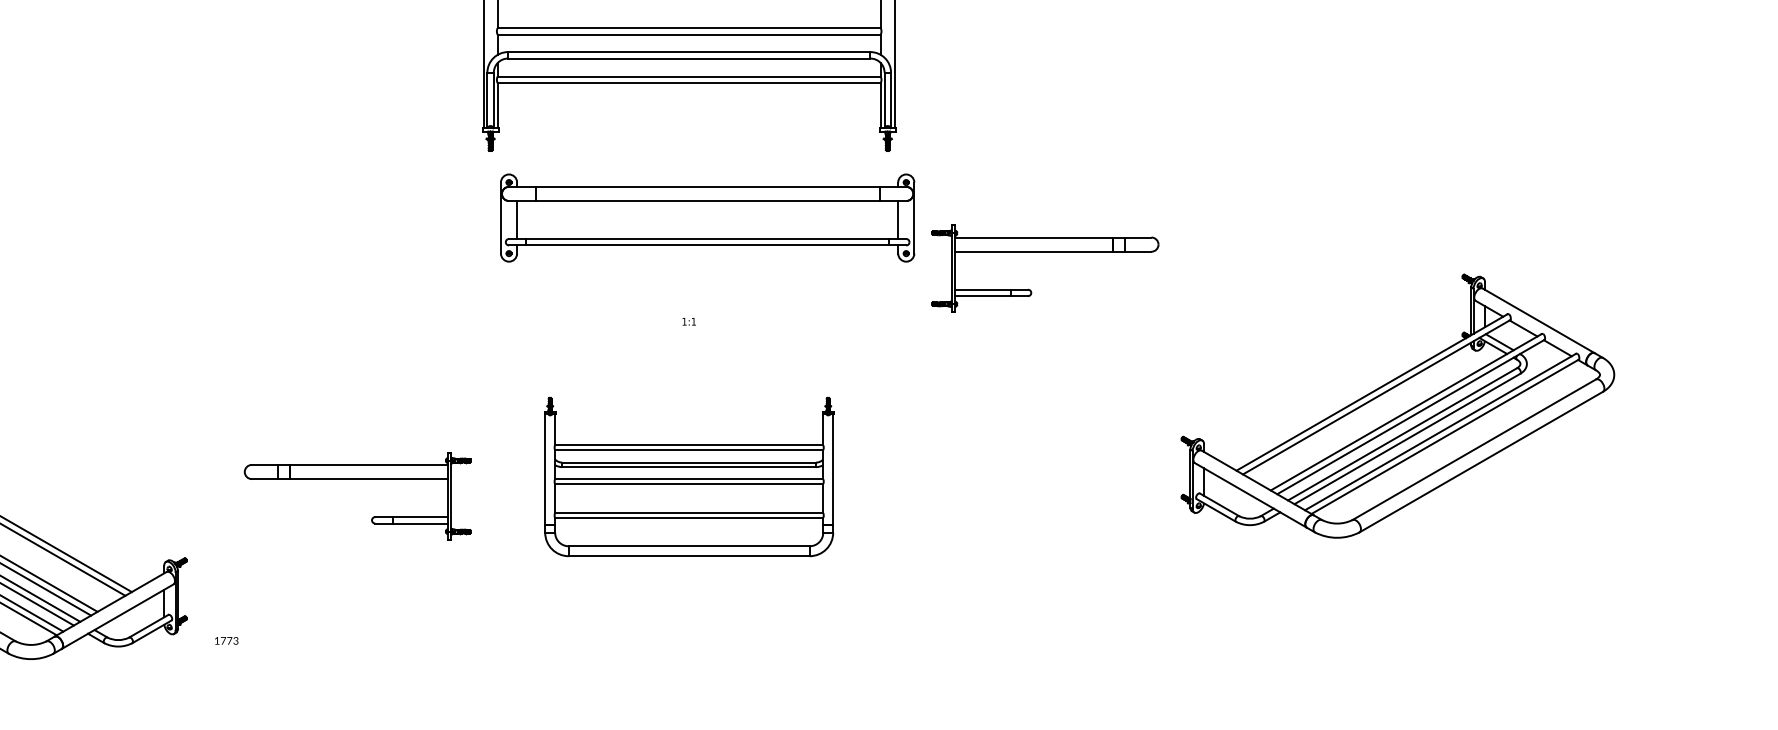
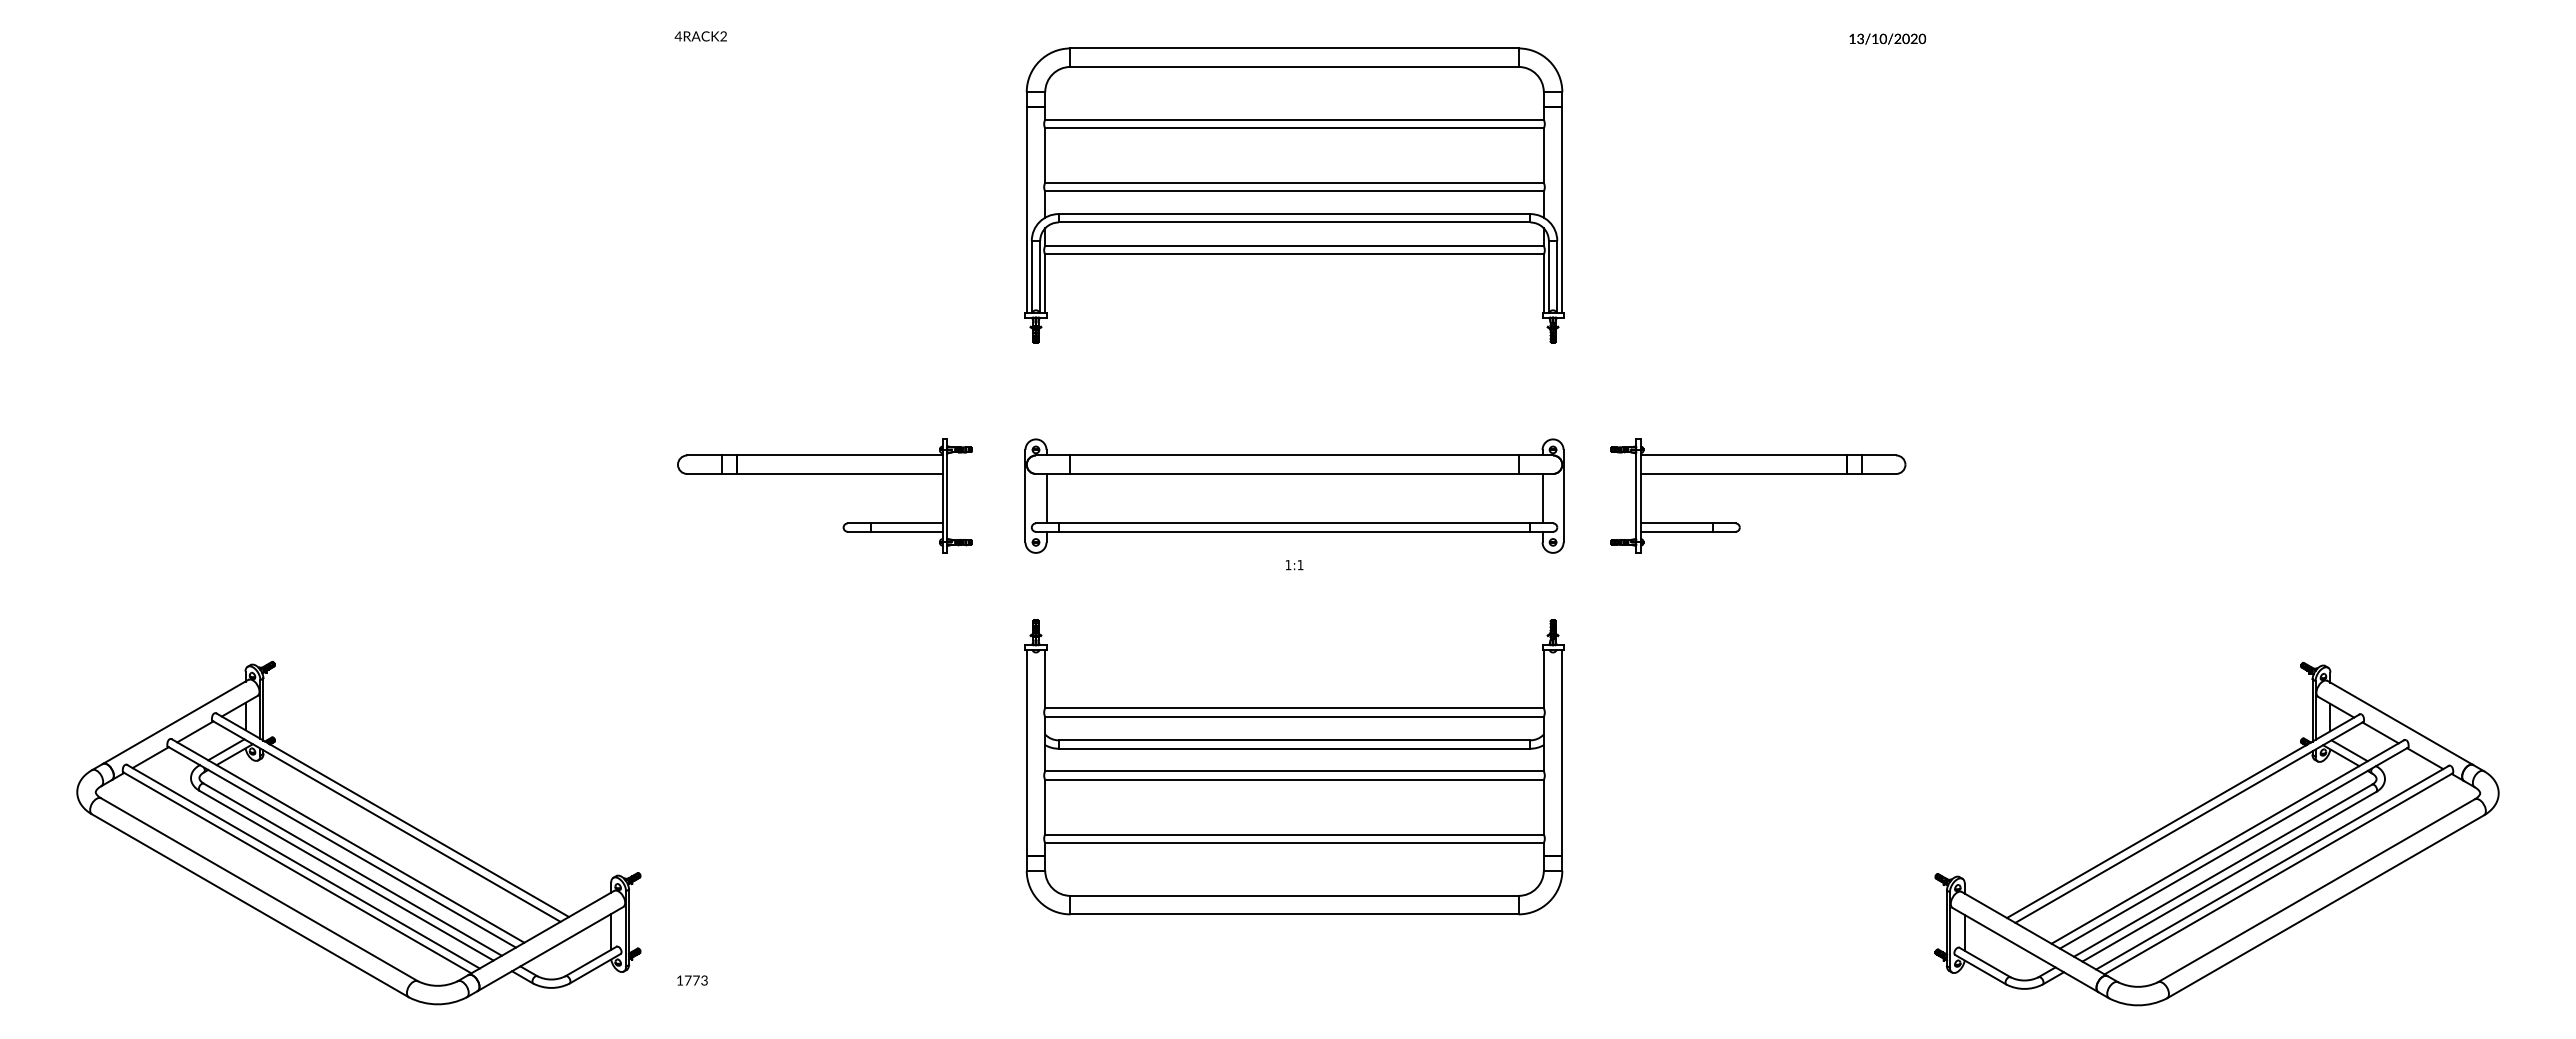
part: (707, 217) -> (1294, 495), moved
part: (1397, 406) -> (2216, 834), moved
part: (689, 477) -> (1294, 767), size x1.43
part: (357, 479) -> (824, 474), moved

